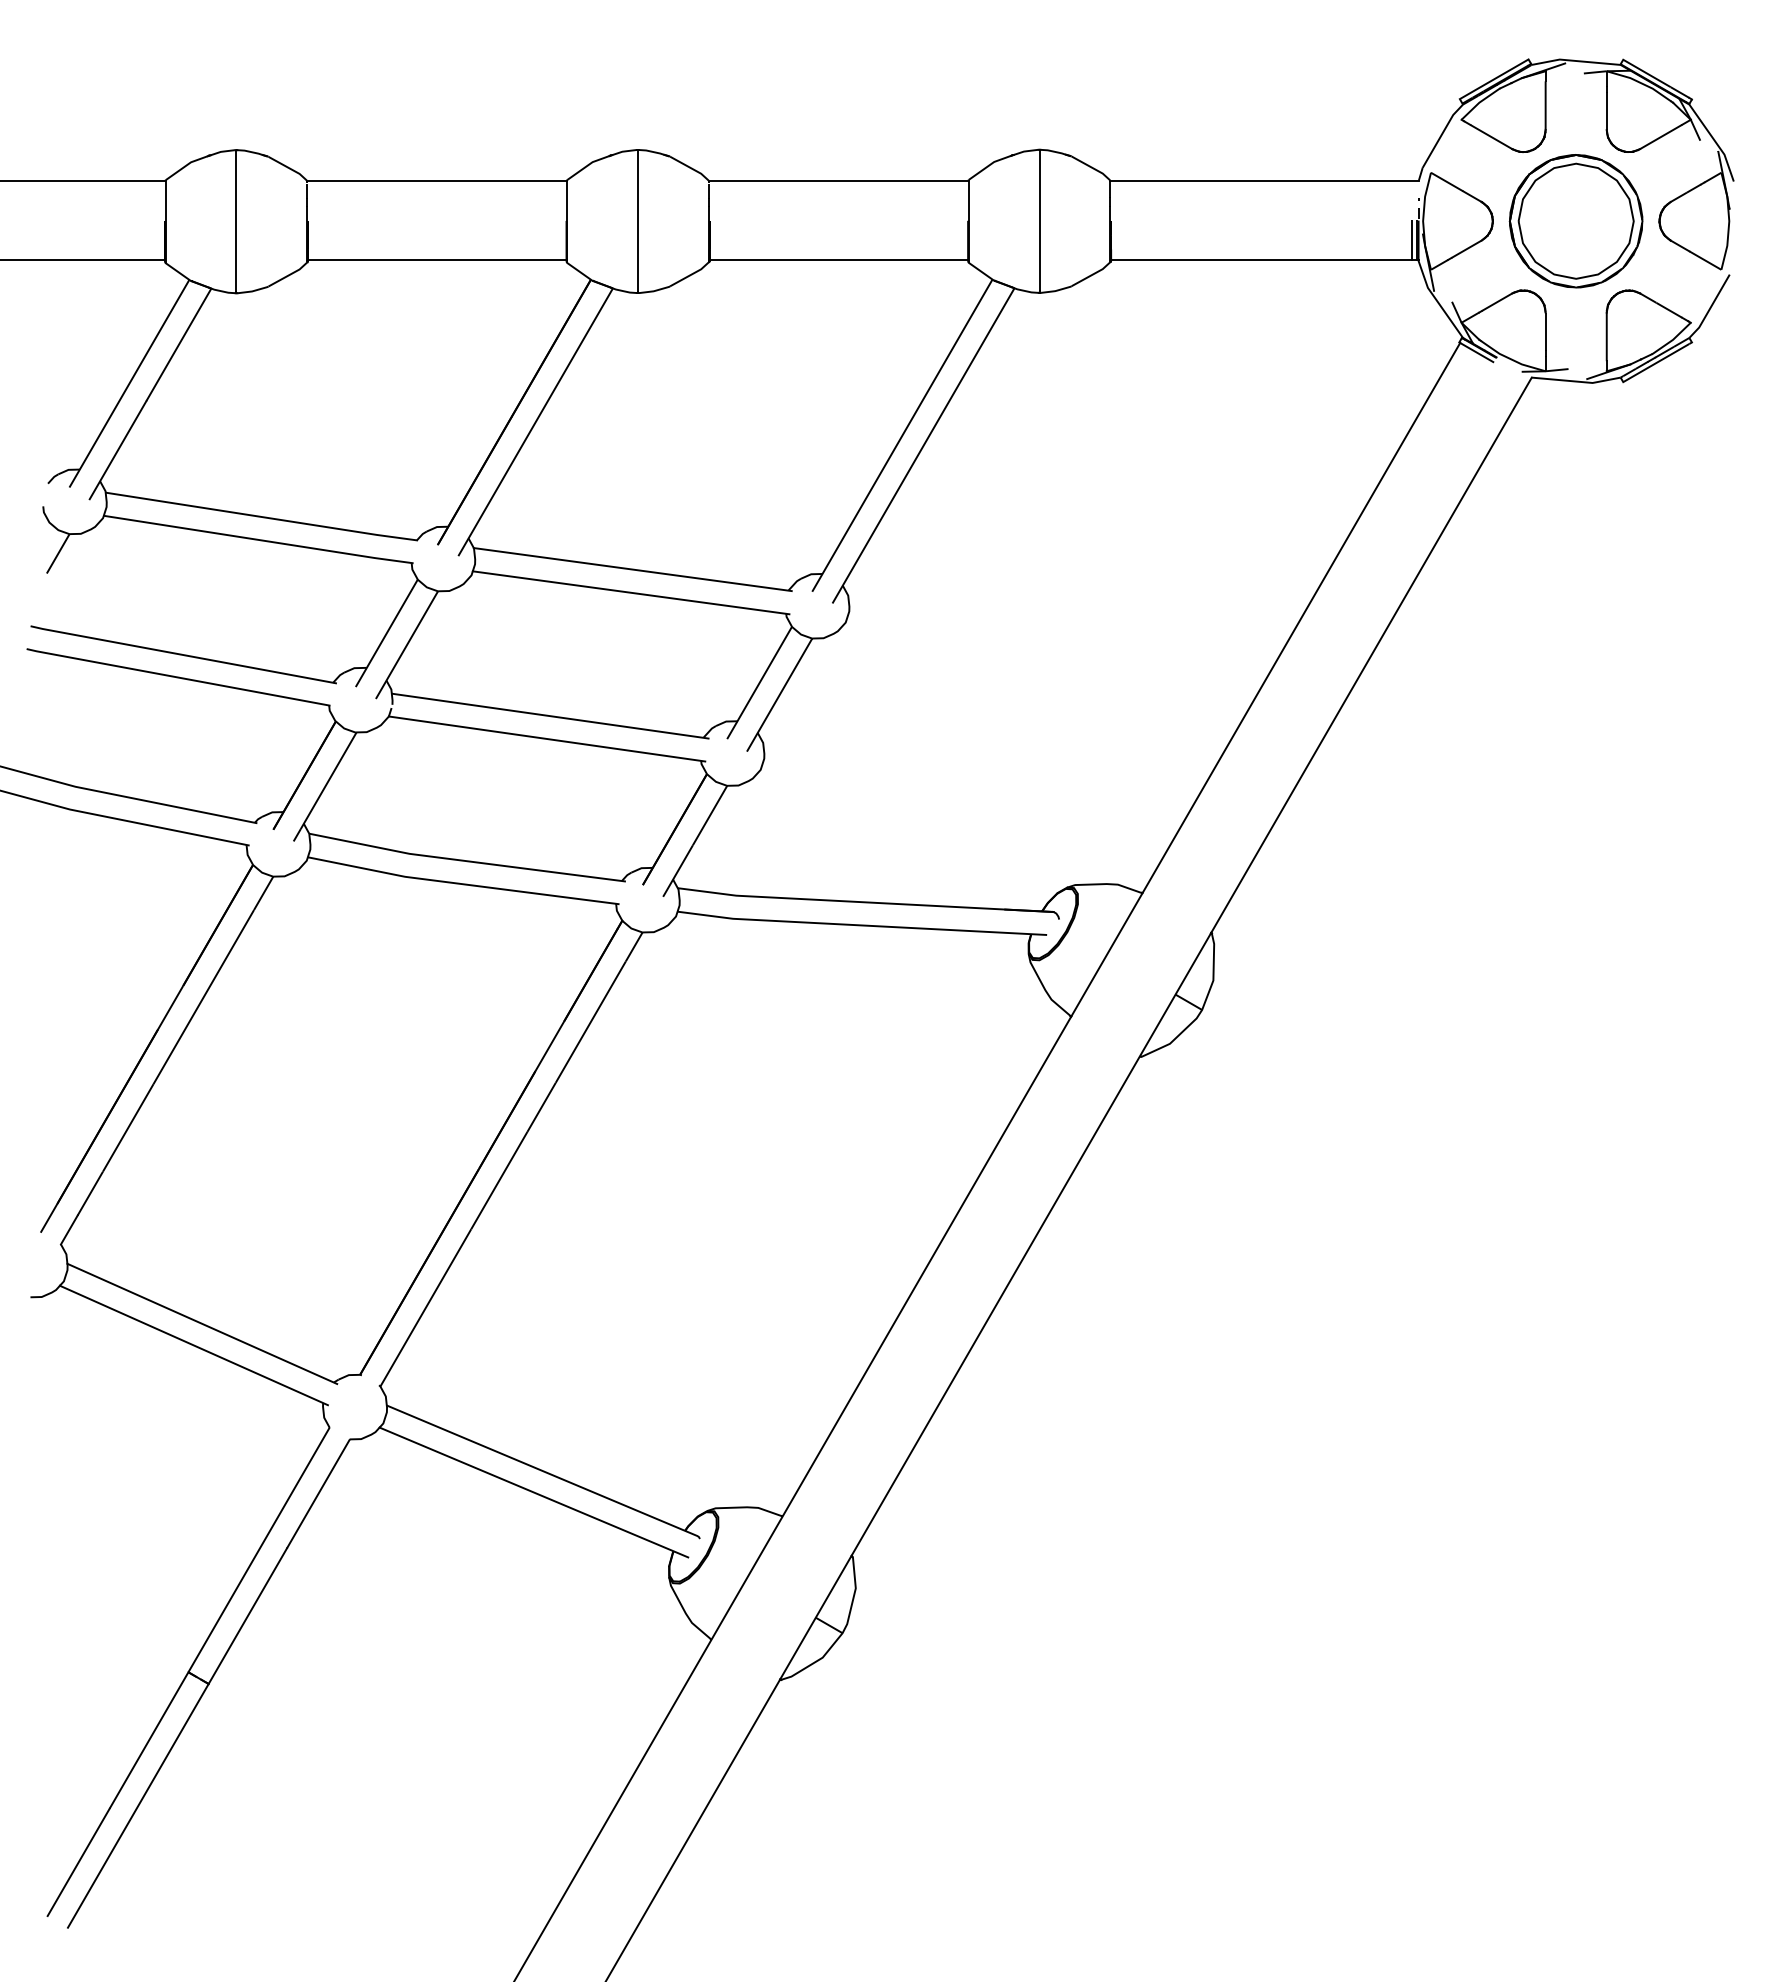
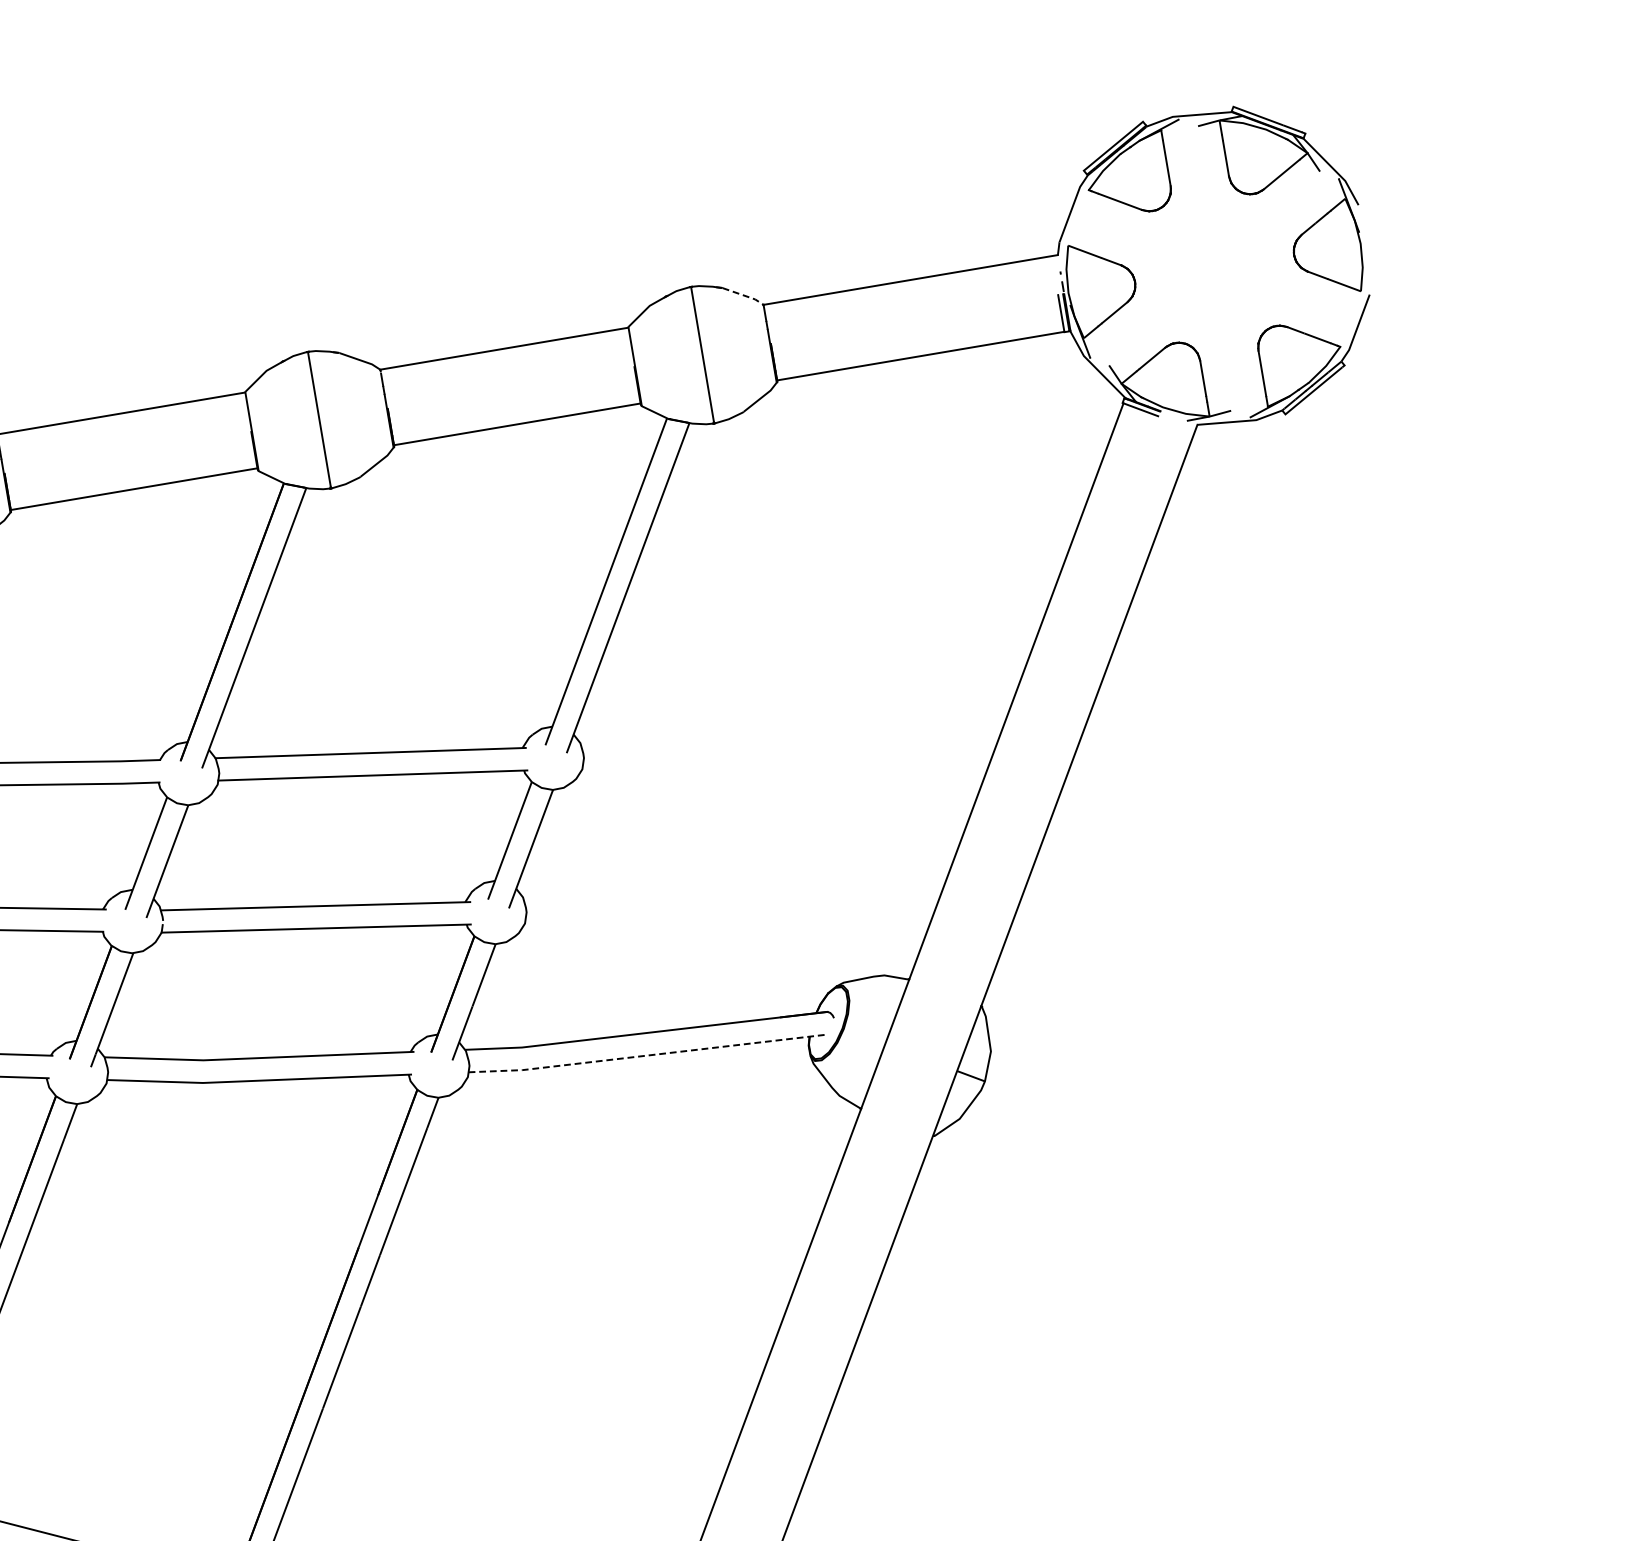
line: (1093, 168) -> (745, 296), solid -> dashed
part: (1575, 221) -> (1213, 268), removed
line: (861, 925) -> (646, 1055), solid -> dashed

